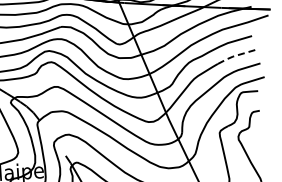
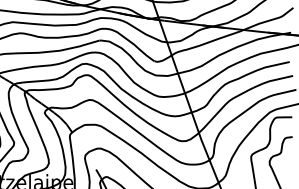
line: (236, 55) -> (272, 80), dashed -> solid

